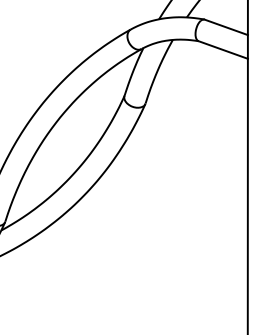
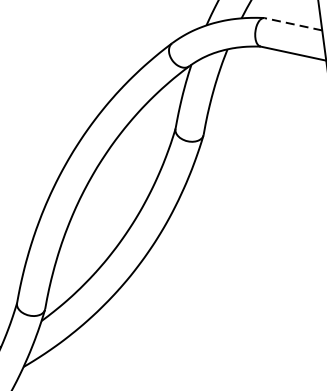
line: (226, 27) -> (293, 24), solid -> dashed

